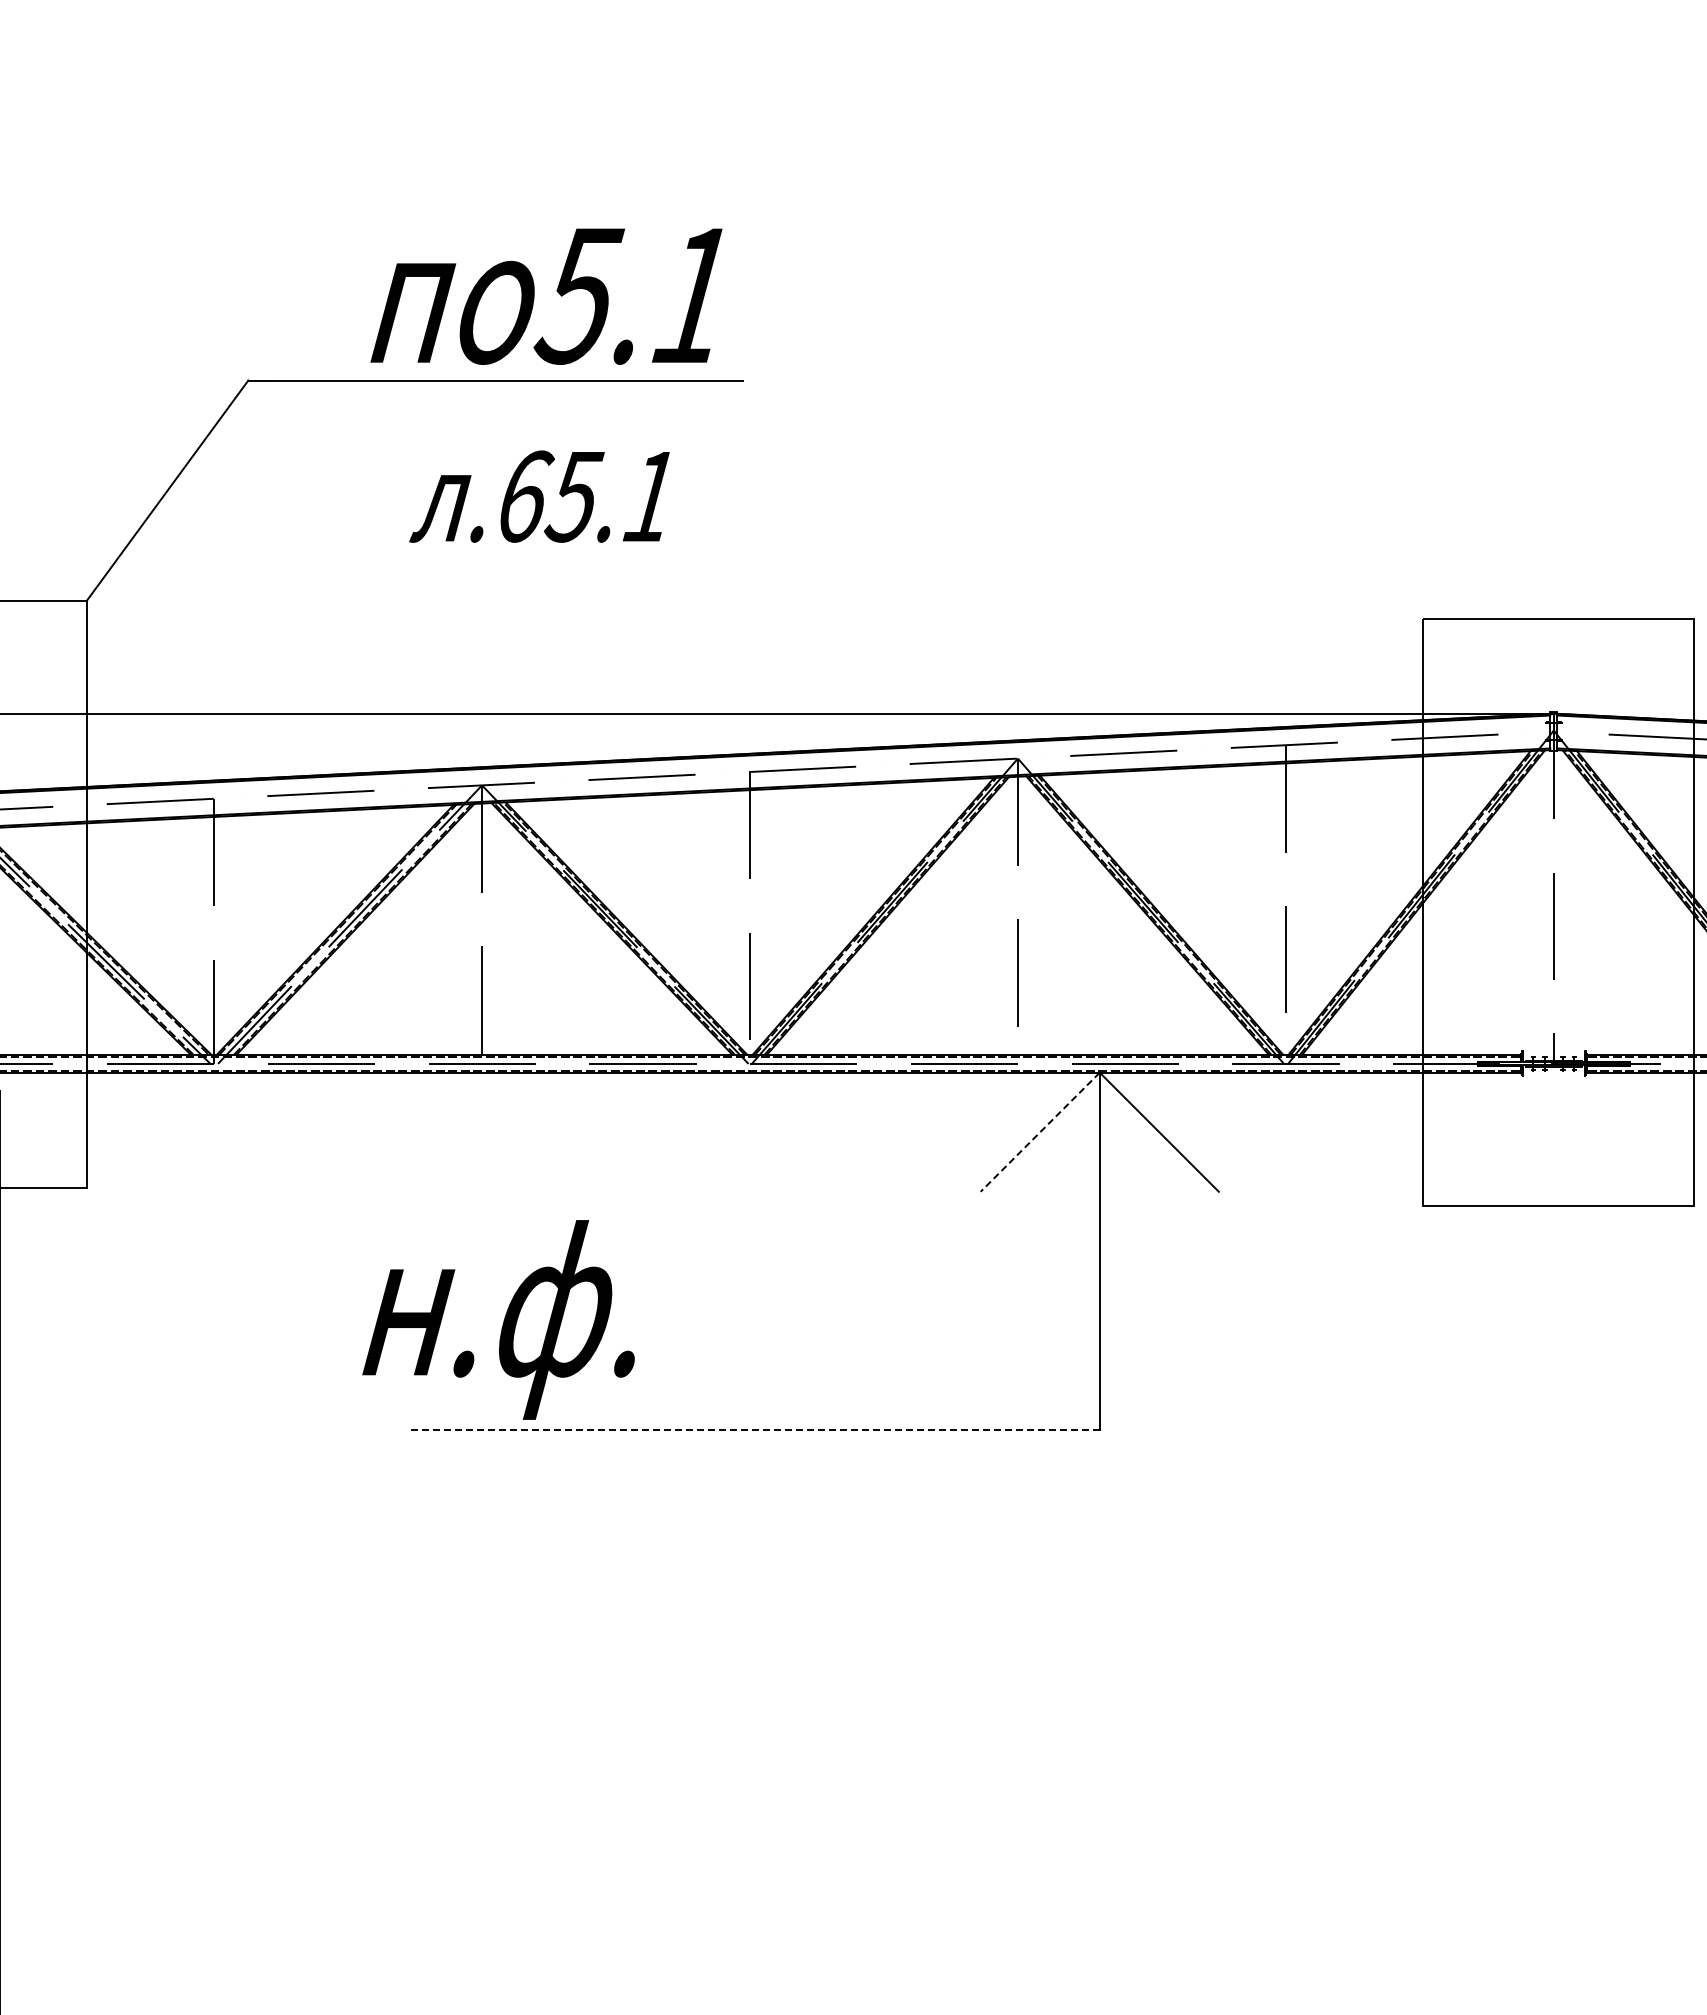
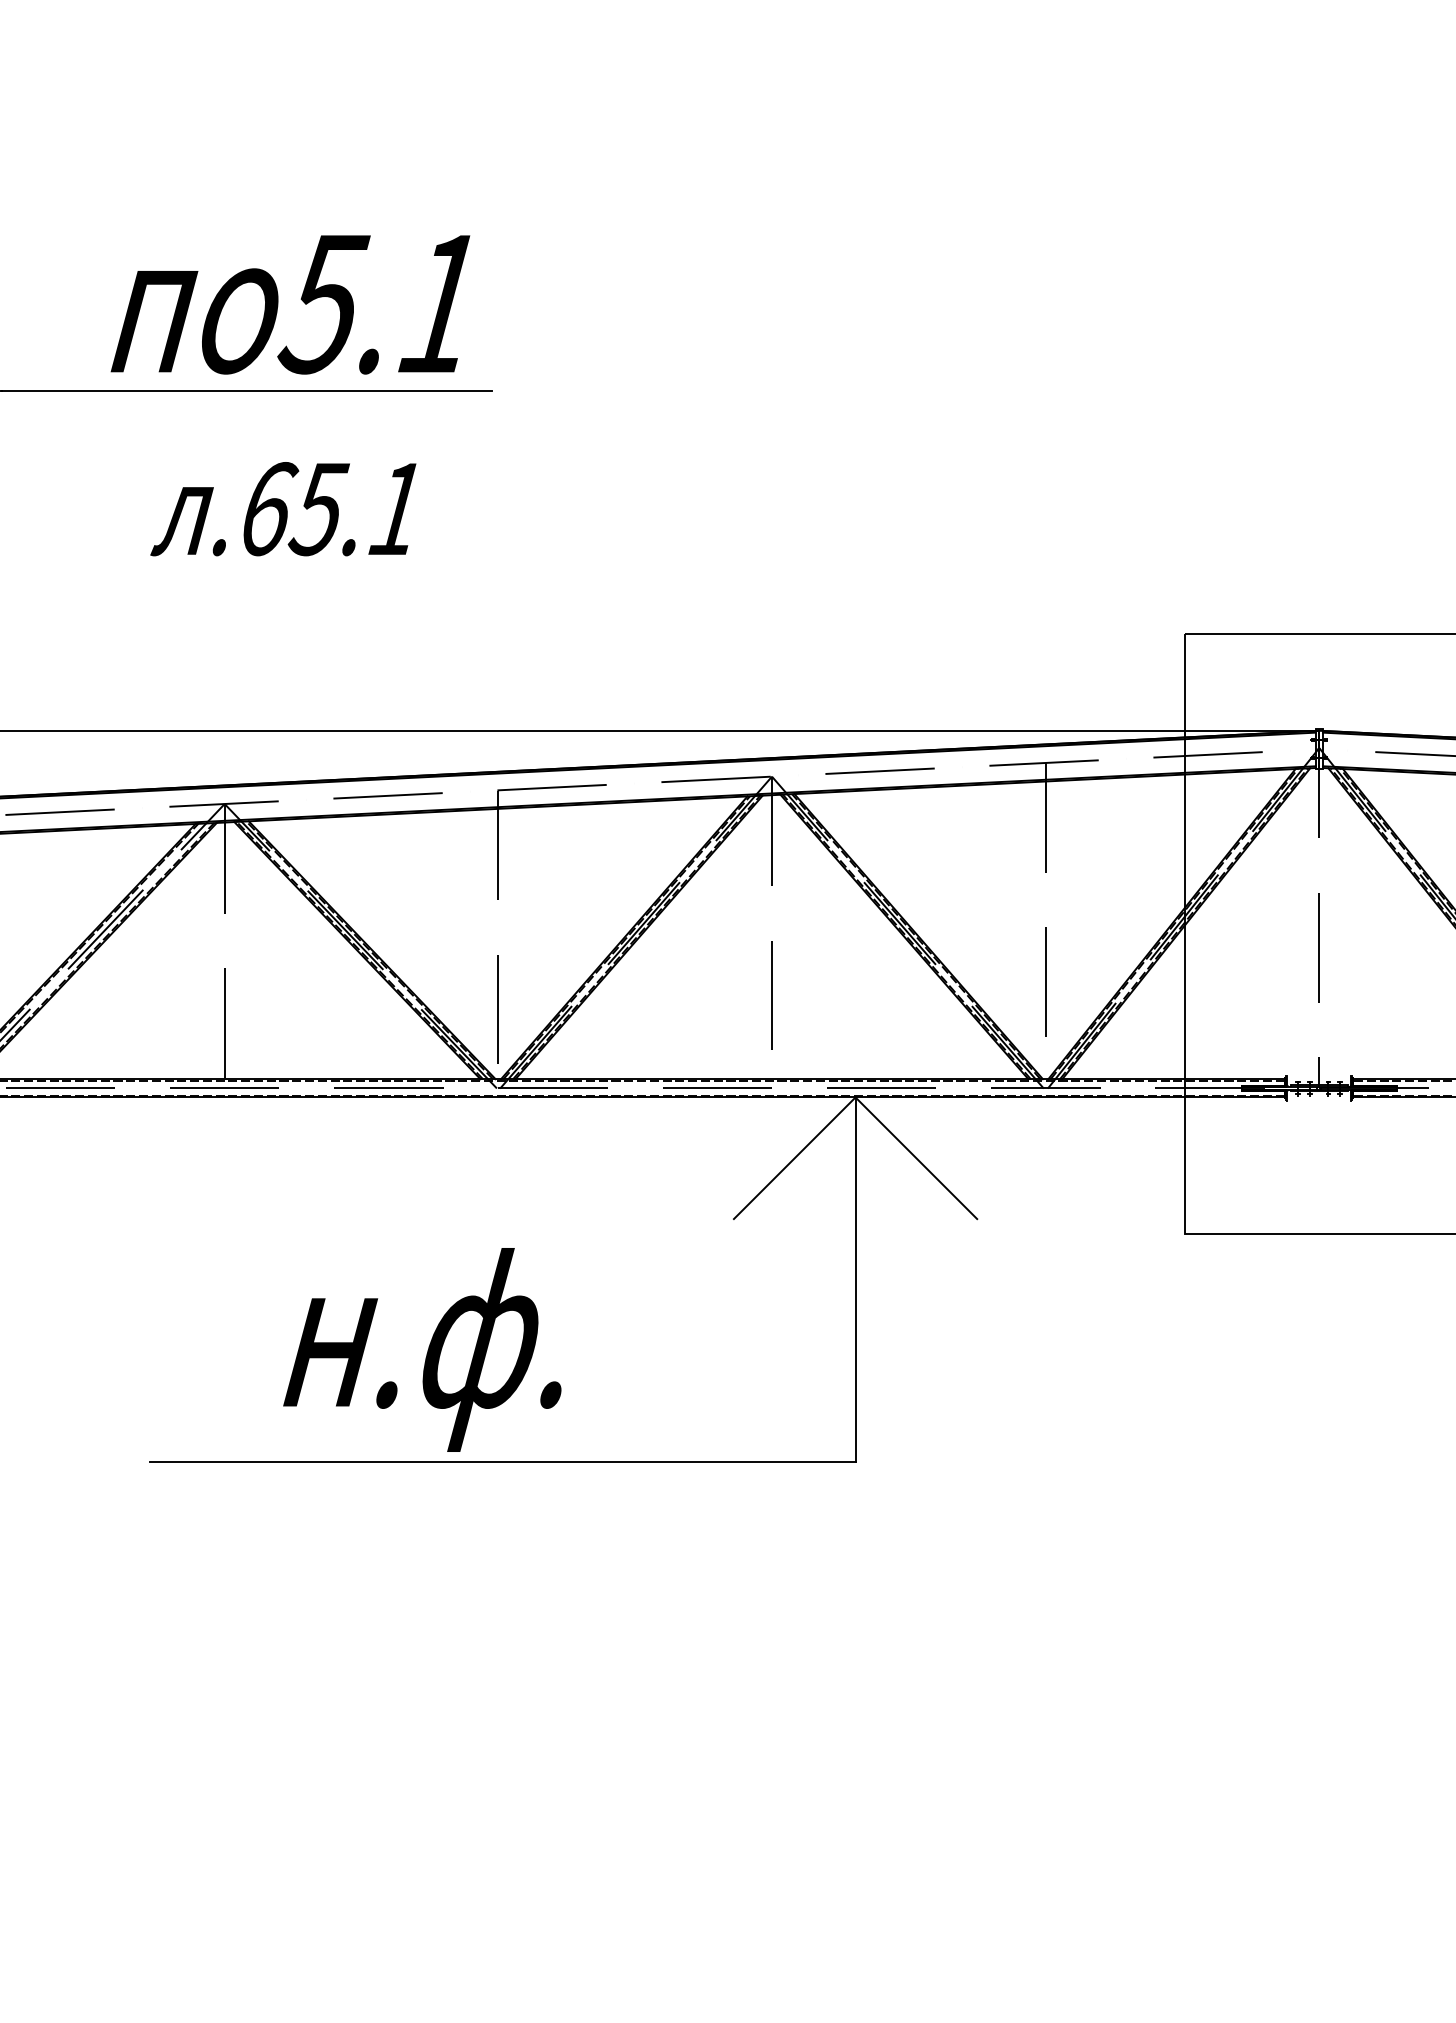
line: (1039, 1132) -> (794, 1158), dashed -> solid
text: (498, 1319) -> (422, 1349), moved
line: (753, 1429) -> (501, 1461), dashed -> solid

